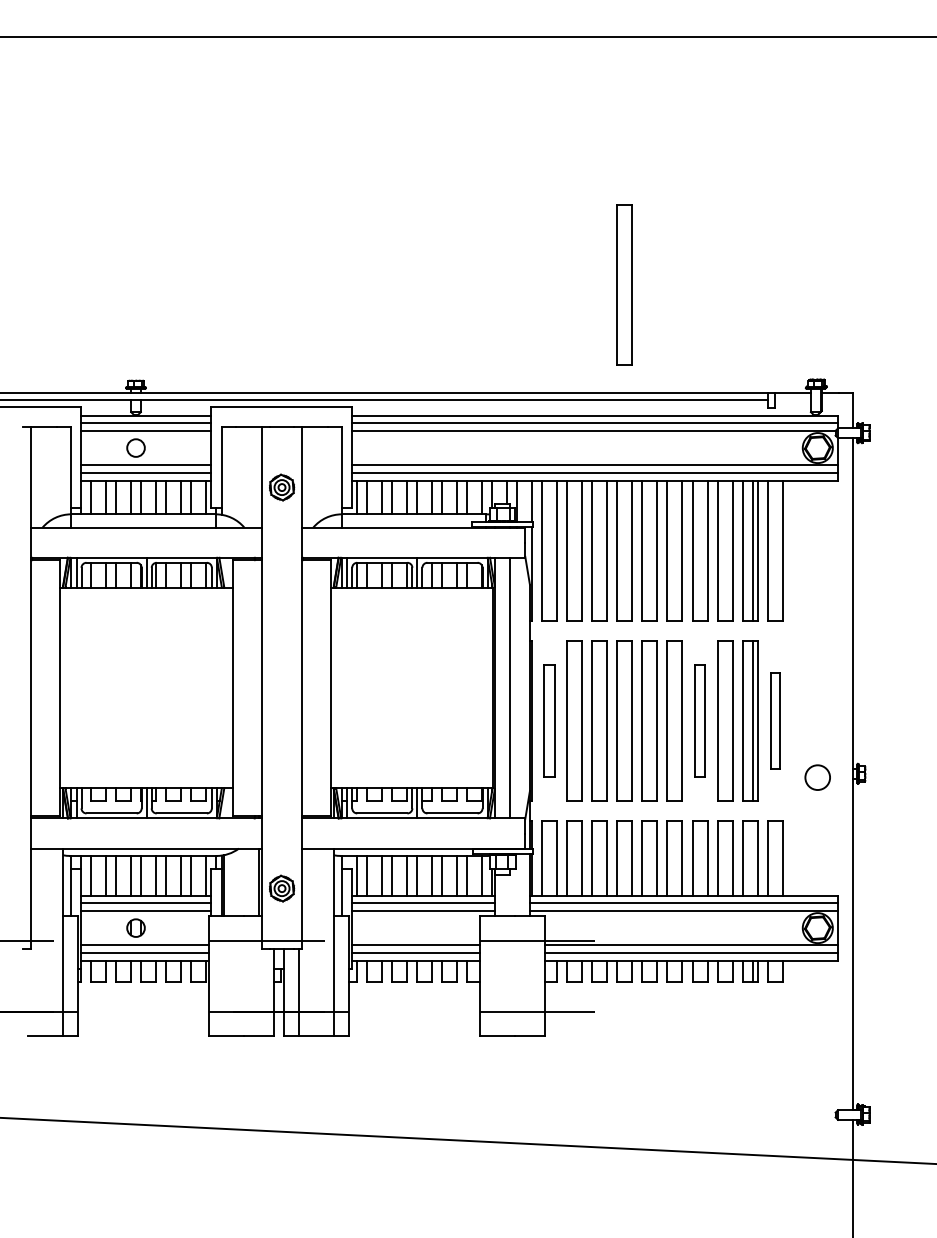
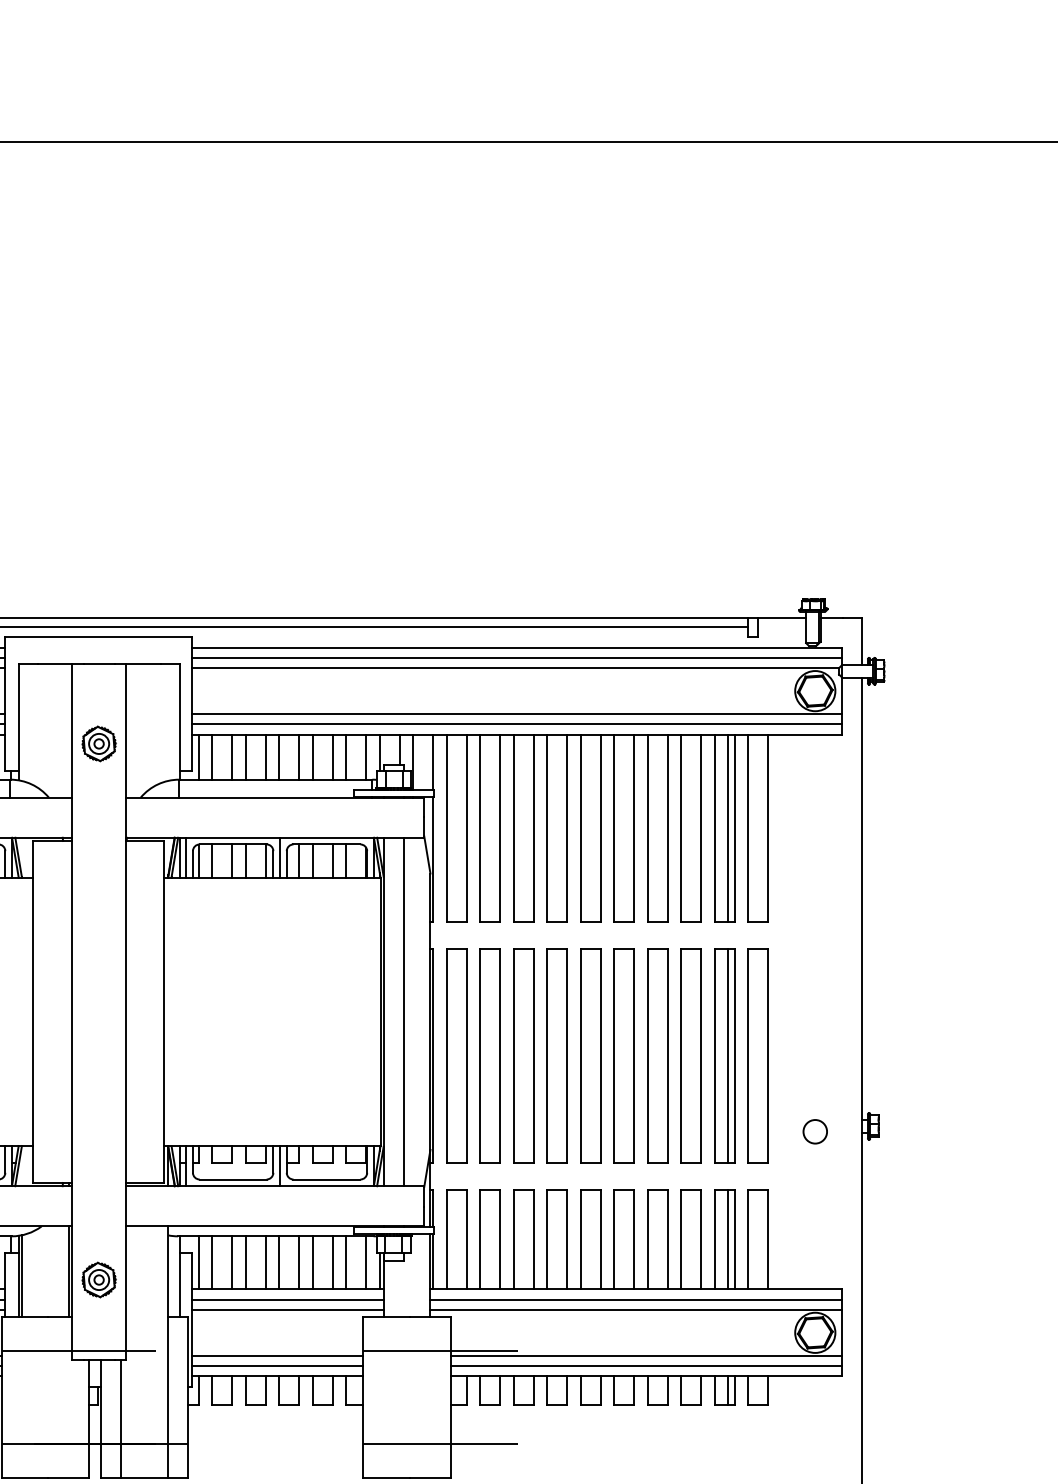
part: (624, 284) -> (556, 472), removed
part: (549, 720) -> (456, 1055), size x1.43
part: (700, 720) -> (658, 1055), size x1.43
part: (775, 720) -> (758, 1055), size x1.67
circle: (817, 777) -> (814, 1131), size x0.71
line: (752, 858) -> (727, 1239), added

